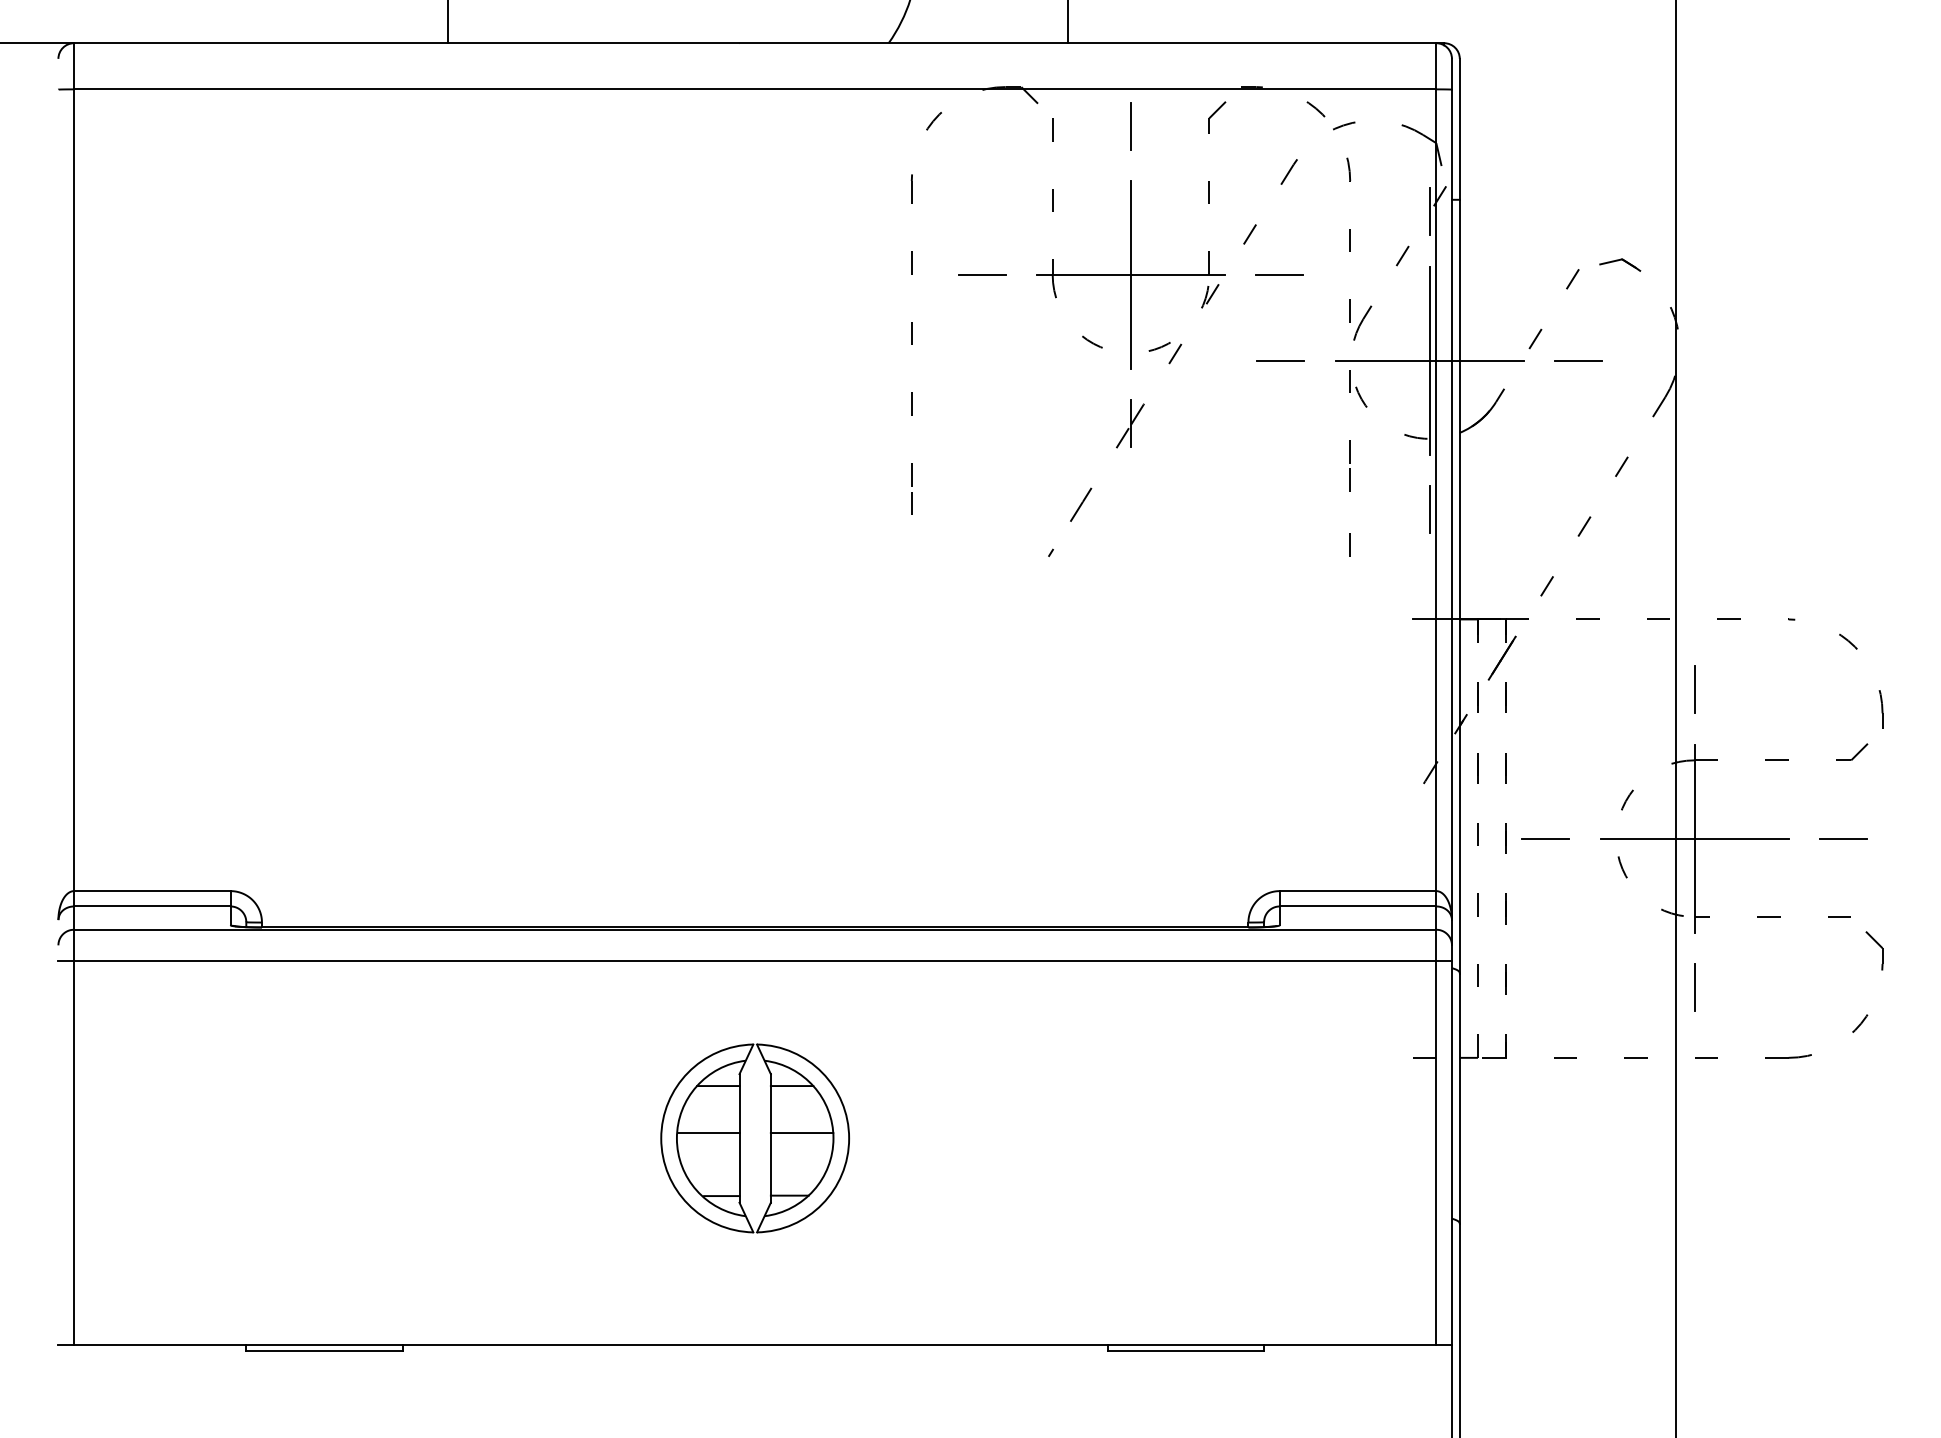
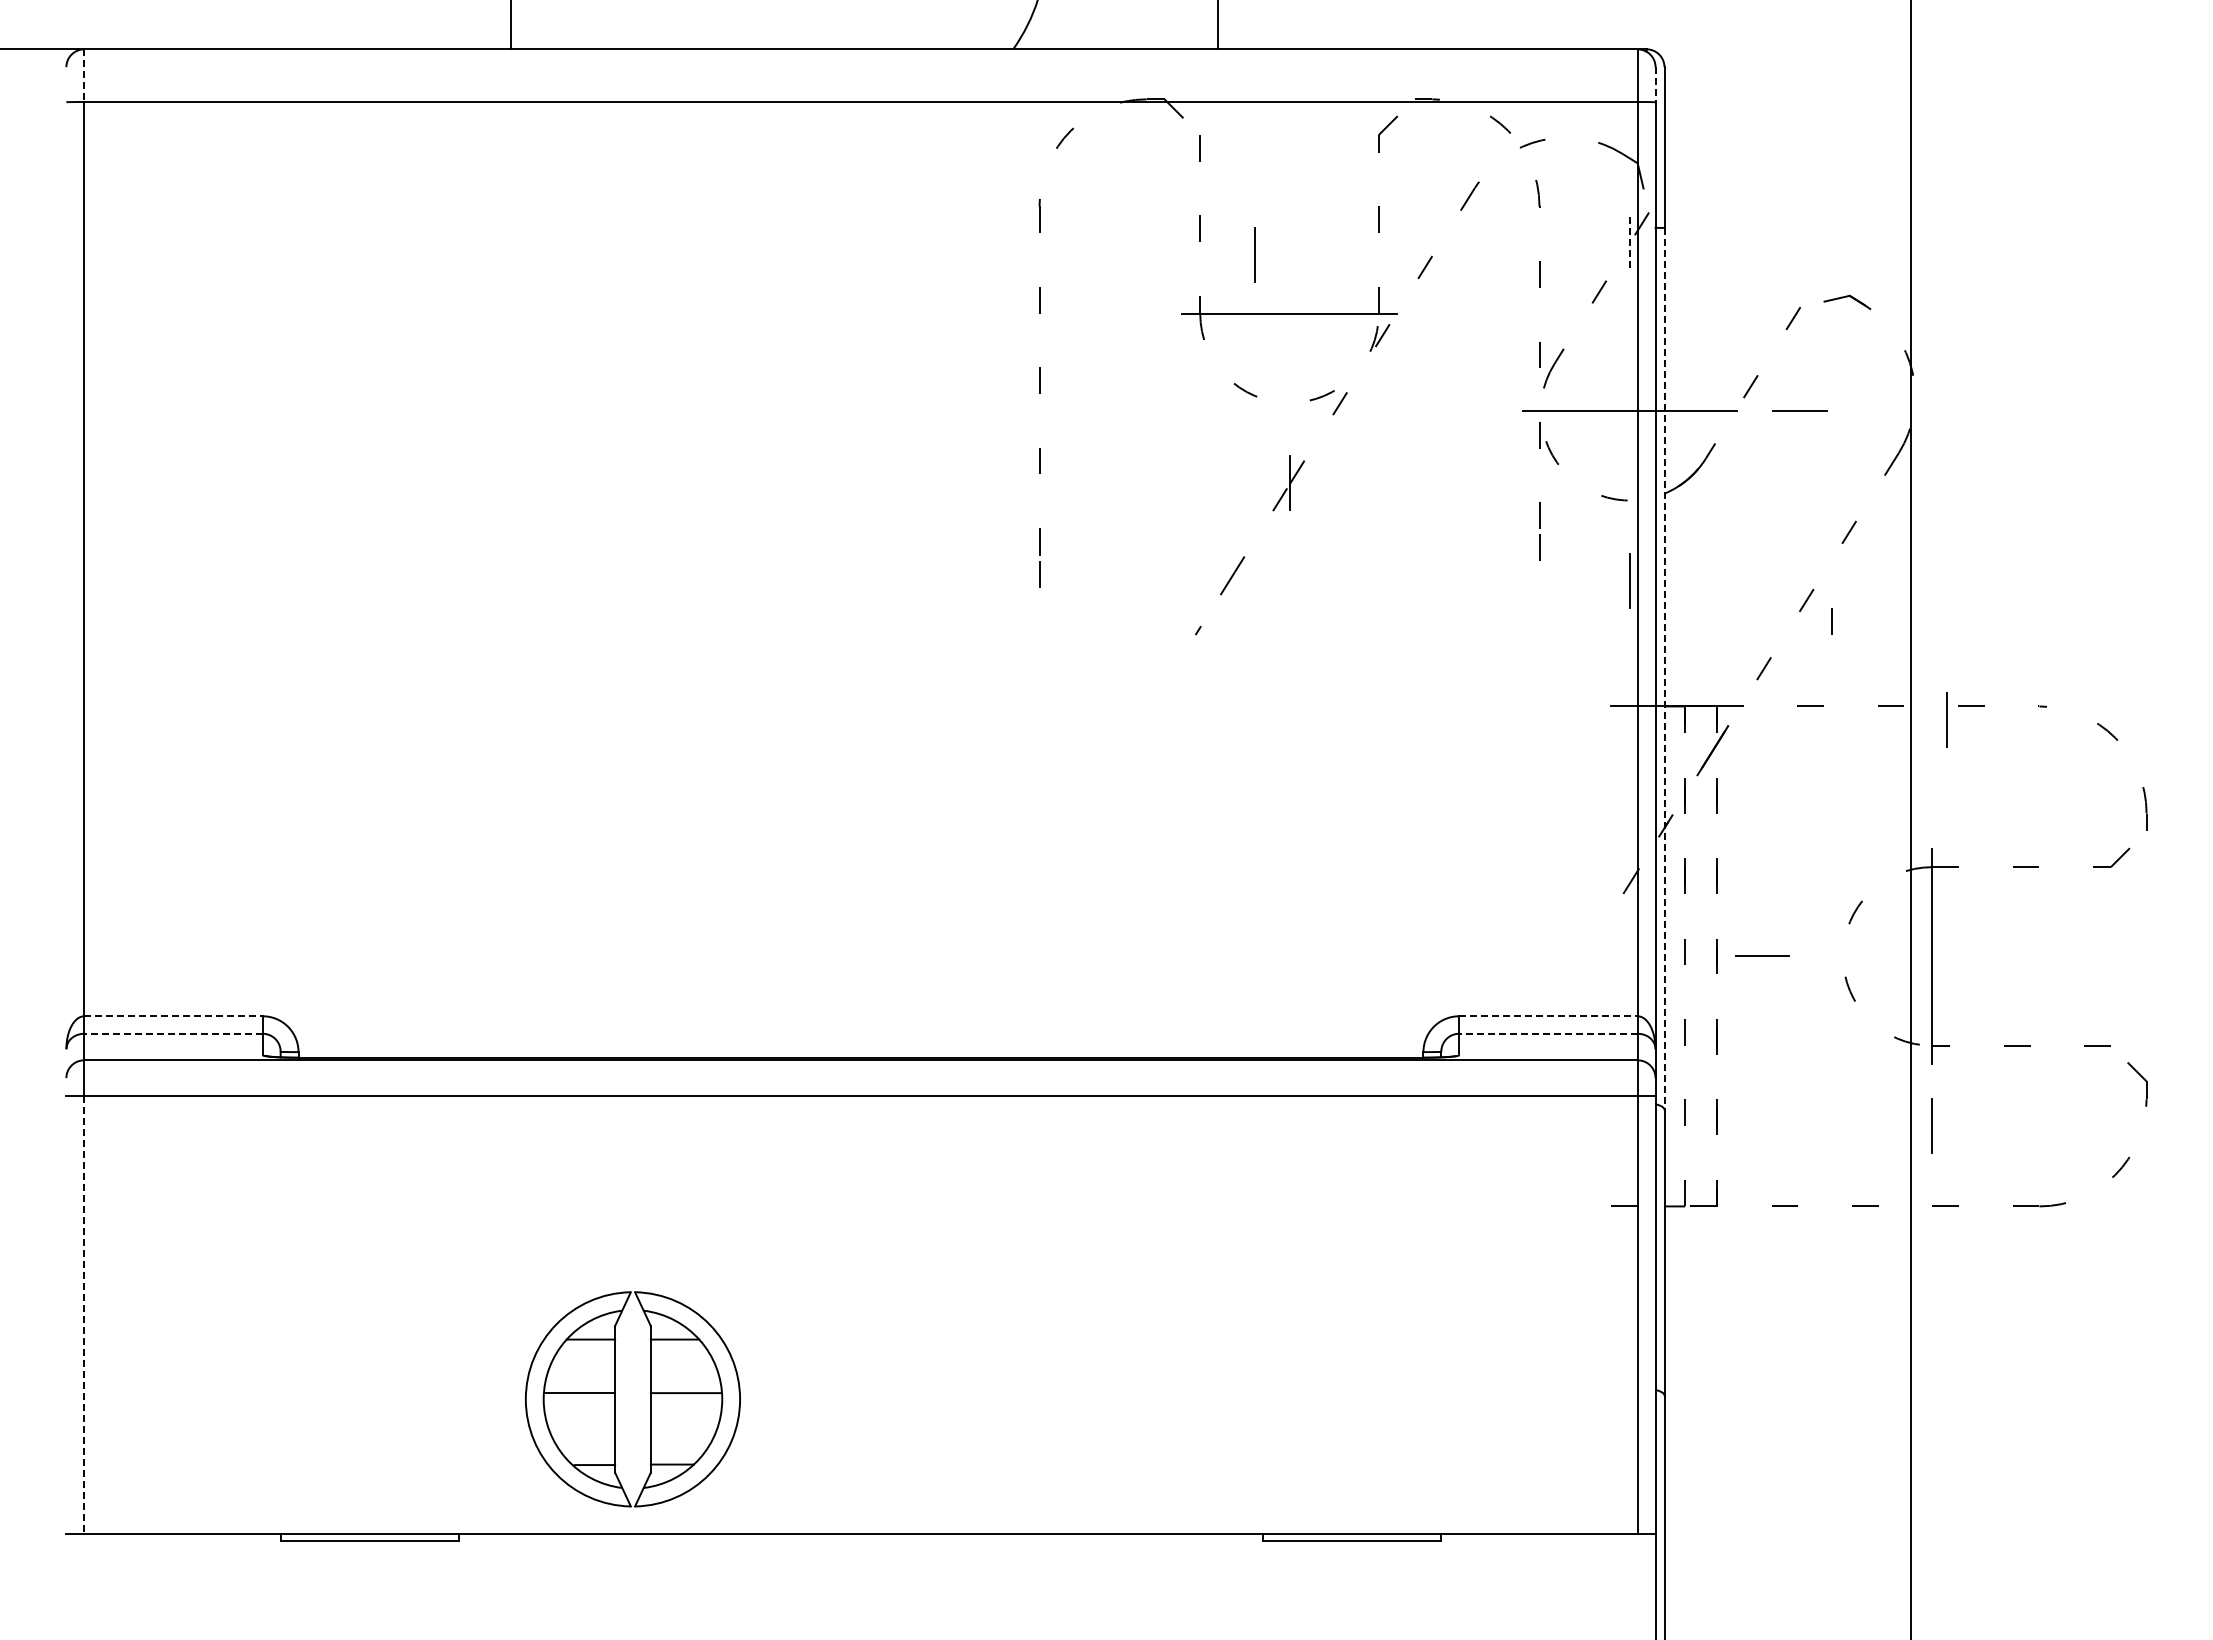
line: (74, 67) -> (84, 76), solid -> dashed
line: (1451, 74) -> (1655, 84), solid -> dashed
line: (1130, 125) -> (1254, 254), moved
line: (1429, 211) -> (1630, 241), solid -> dashed
line: (981, 274) -> (1119, 313), removed
line: (1130, 274) -> (1289, 313), removed
line: (1279, 274) -> (1458, 313), removed
line: (1280, 360) -> (1460, 411), removed
line: (1429, 360) -> (1630, 411), removed
line: (1350, 544) -> (1831, 621), moved
line: (1459, 587) -> (1664, 669), solid -> dashed
line: (1693, 689) -> (1946, 719), moved
line: (1843, 837) -> (2101, 955), removed
line: (1694, 838) -> (1932, 956), removed
line: (153, 891) -> (174, 1016), solid -> dashed
line: (1358, 891) -> (1548, 1016), solid -> dashed
line: (152, 906) -> (173, 1033), solid -> dashed
line: (1357, 906) -> (1547, 1033), solid -> dashed
part: (739, 1138) -> (615, 1399), moved
line: (74, 1153) -> (84, 1315), solid -> dashed

